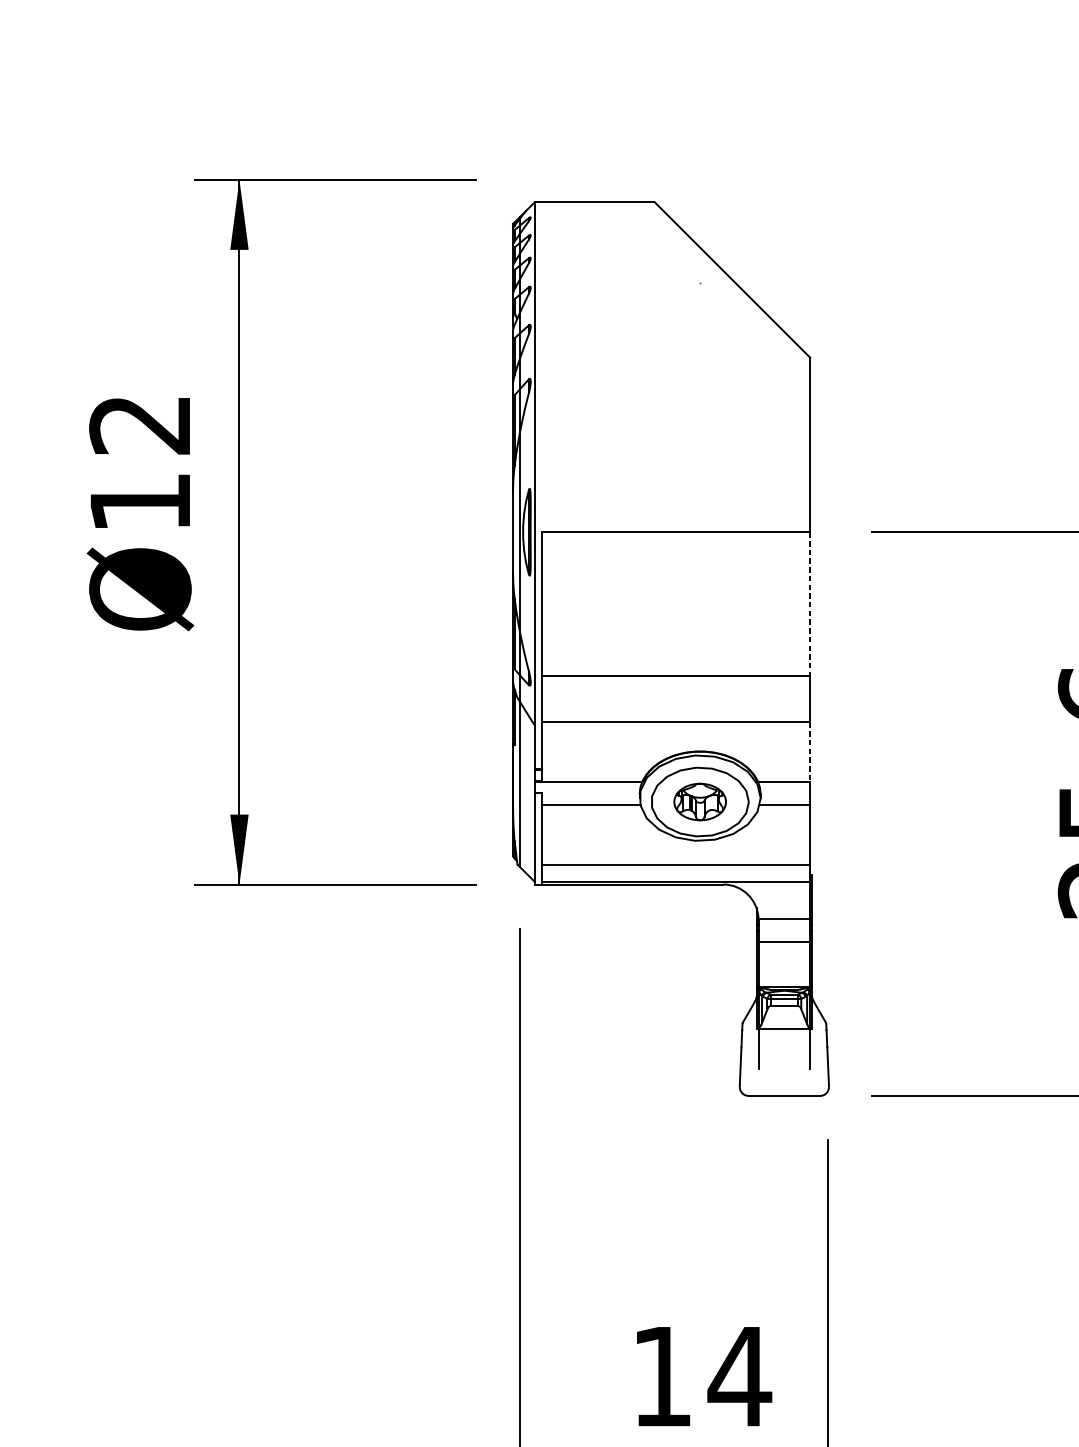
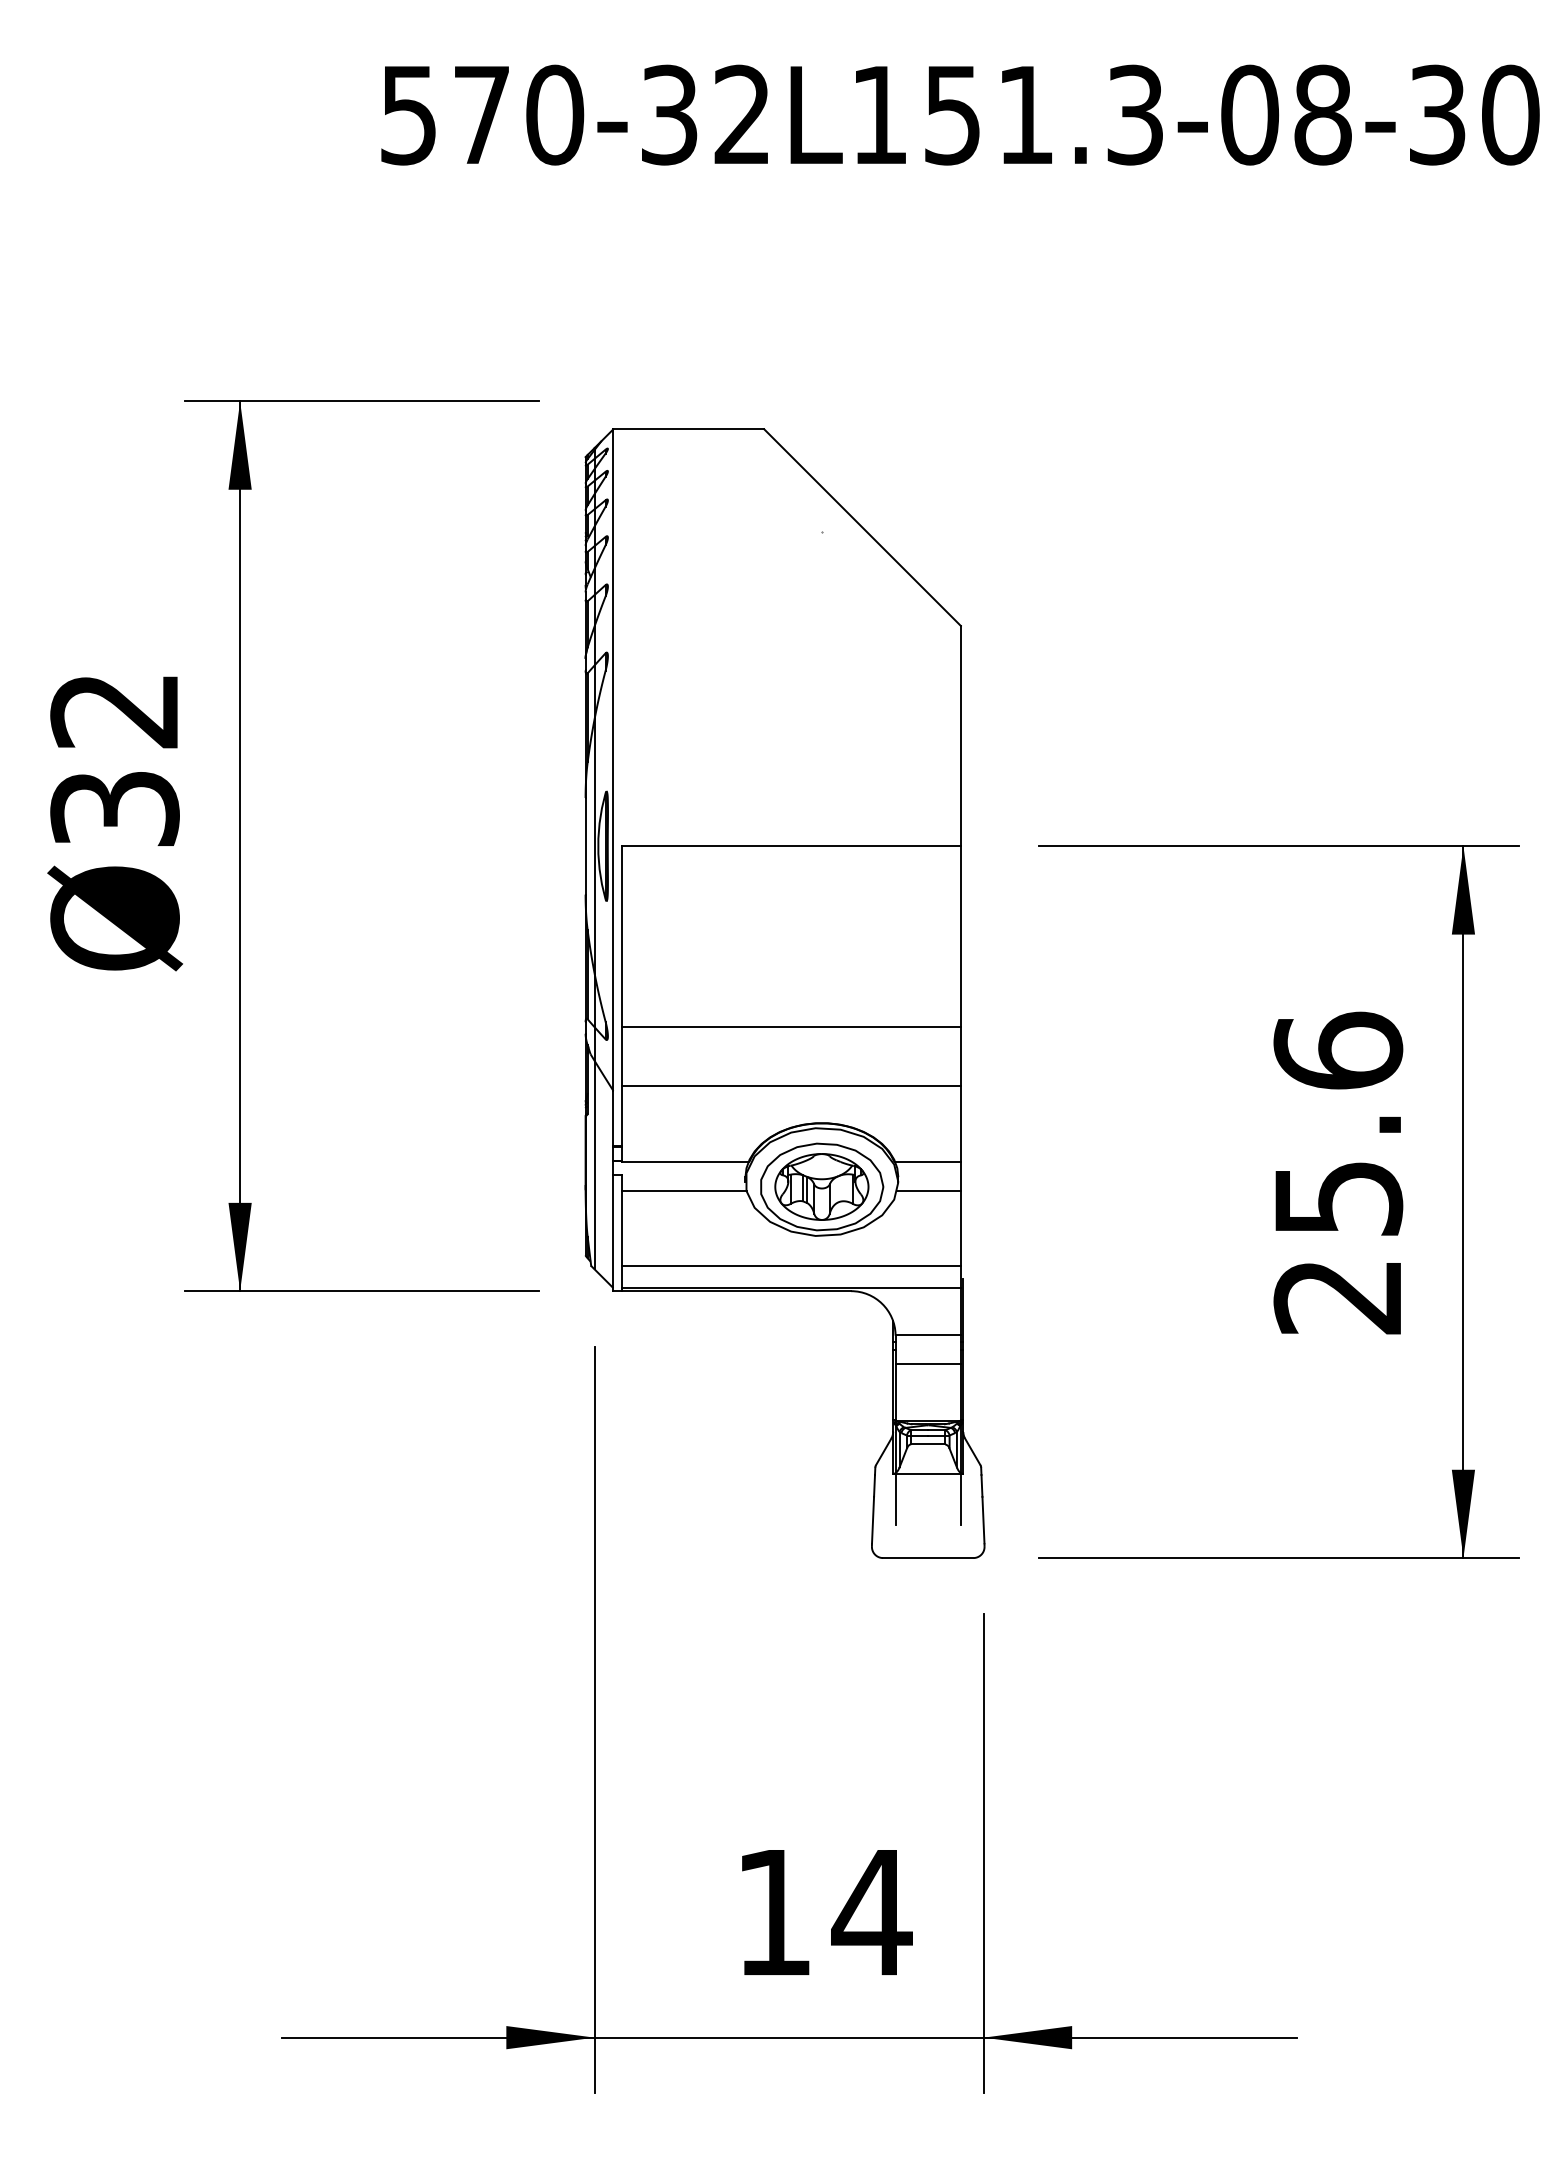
text: (139, 502) -> (114, 808), Ø12 -> Ø32
line: (809, 603) -> (960, 936), dashed -> solid
line: (809, 752) -> (960, 1124), dashed -> solid
part: (699, 801) -> (821, 1186), size x1.43

